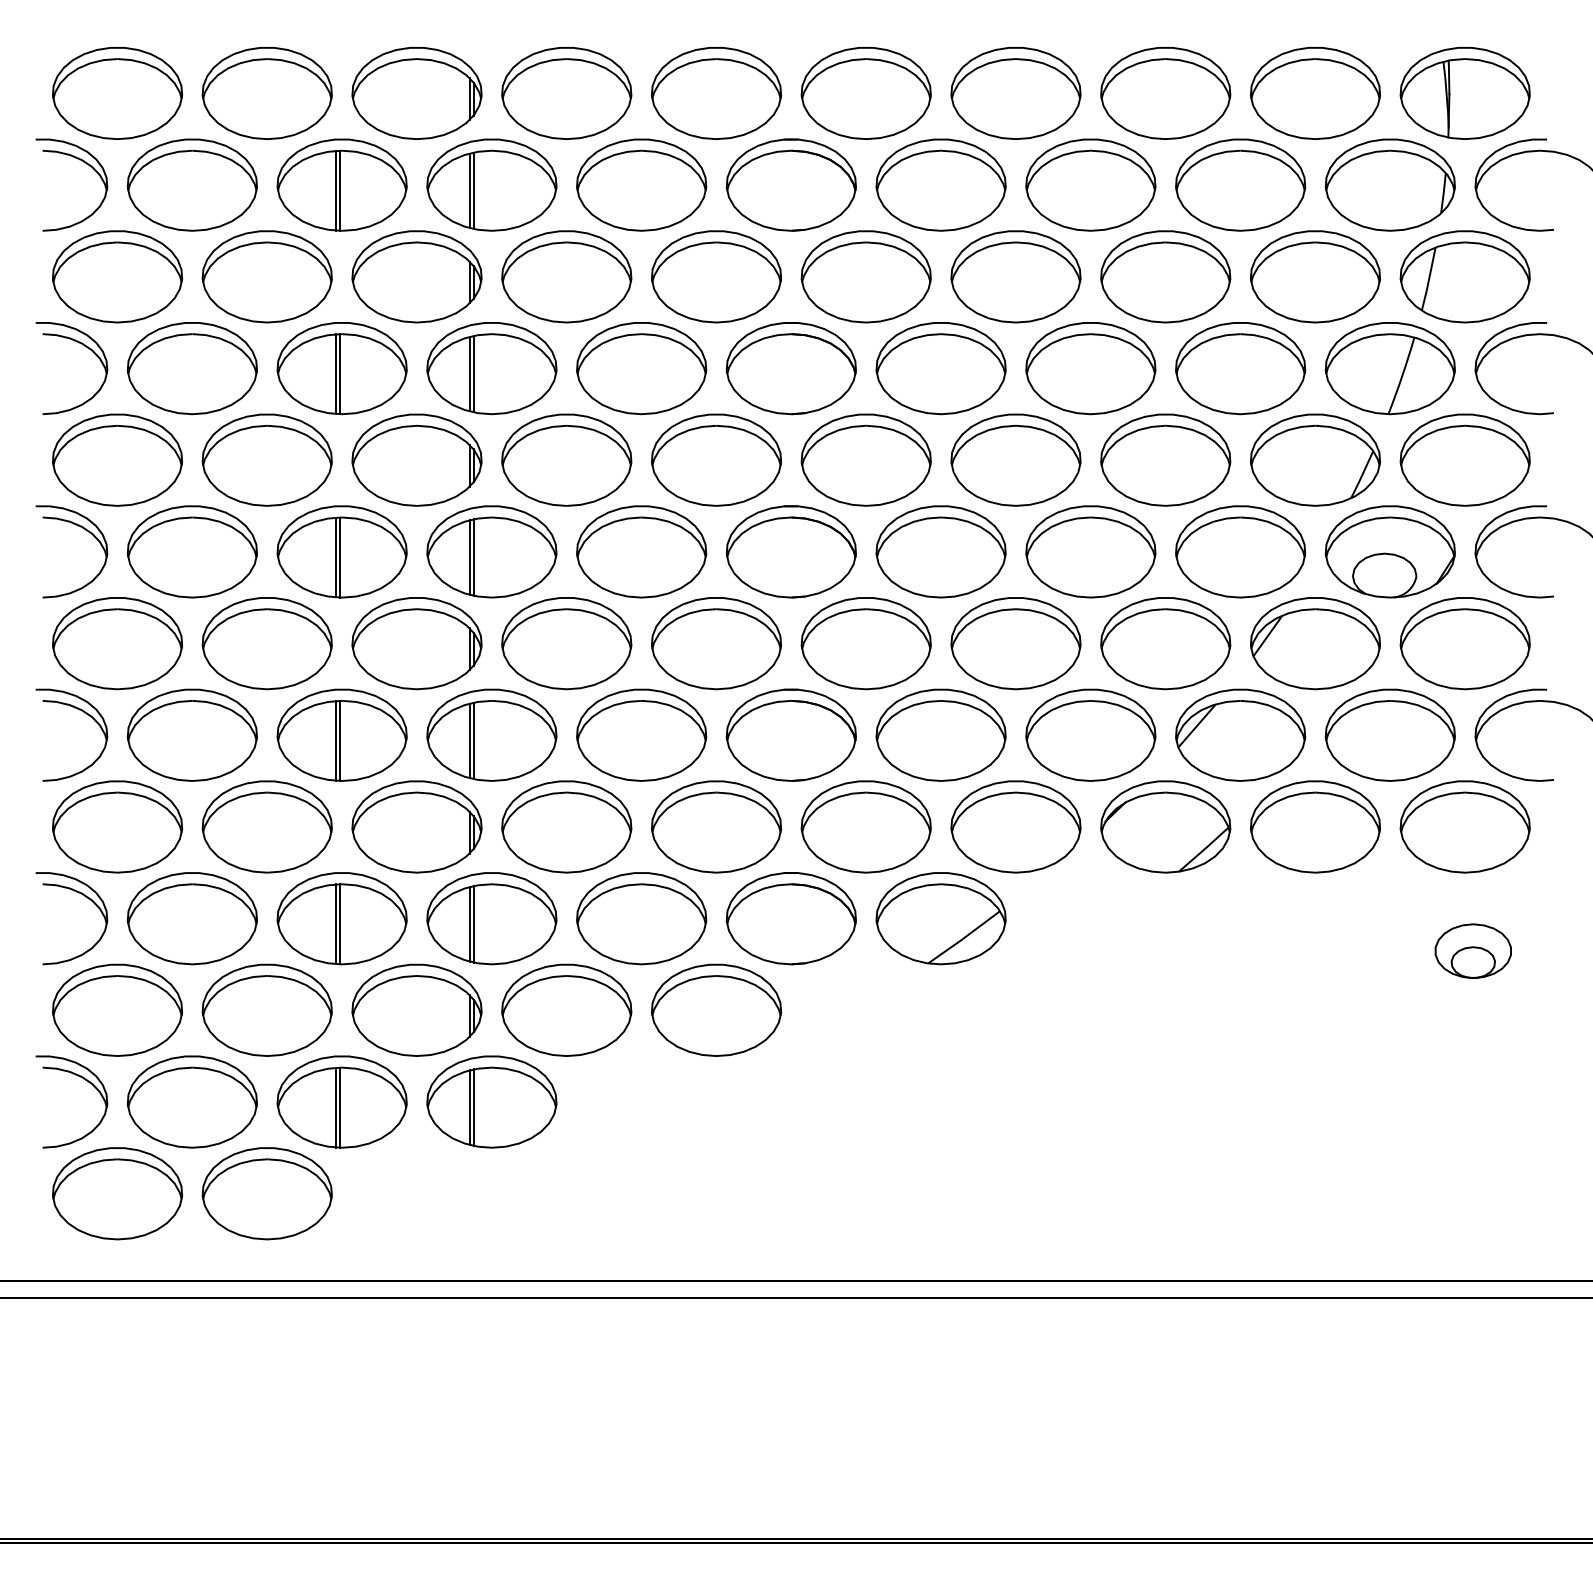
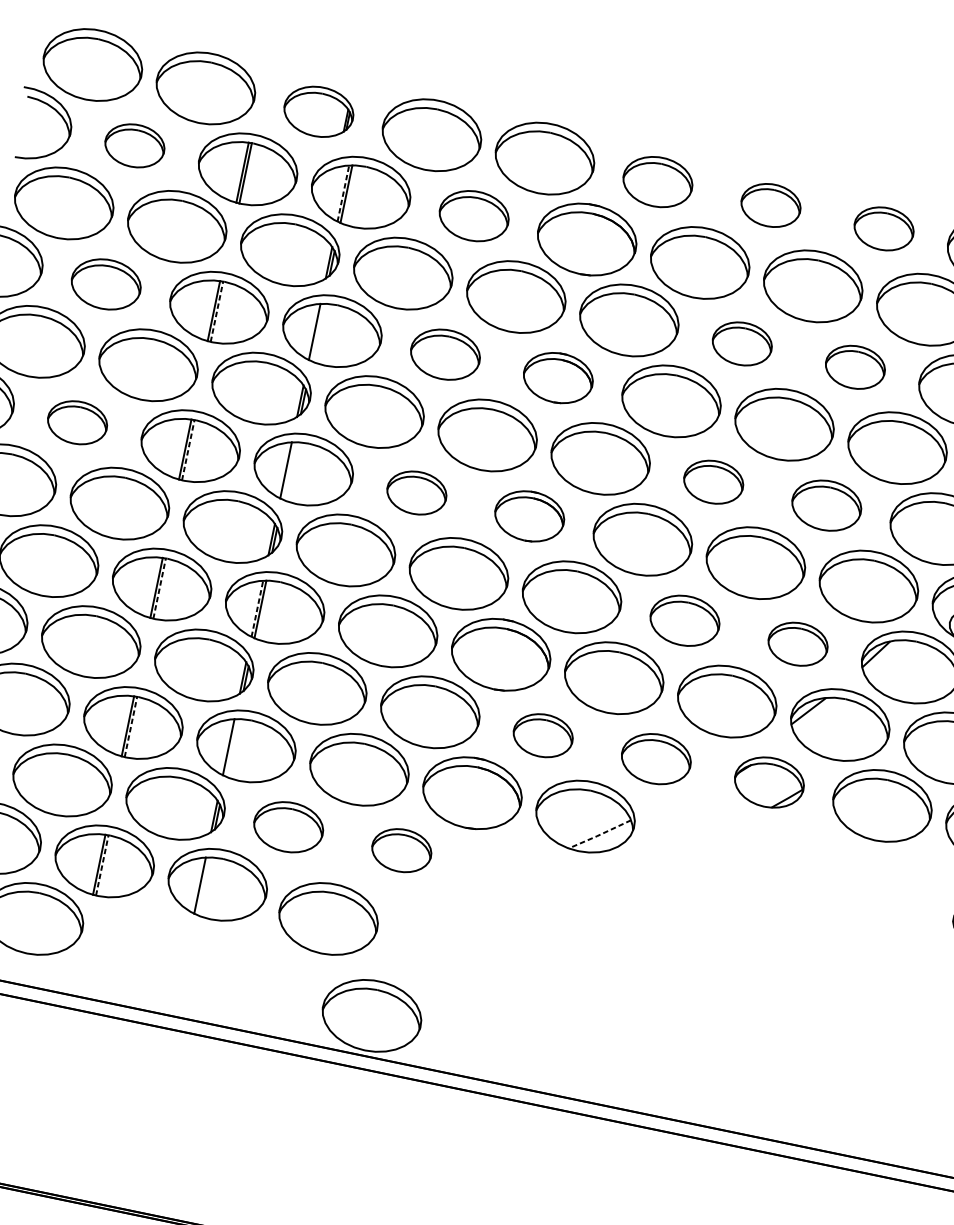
part: (416, 93) -> (318, 111), size x0.7
part: (865, 93) -> (657, 182), size x0.7
part: (1015, 93) -> (770, 205), size x0.6
part: (1165, 93) -> (883, 228), size x0.6
part: (191, 184) -> (134, 145), size x0.6
part: (641, 184) -> (474, 215), size x0.7
line: (469, 190) -> (343, 193), solid -> dashed
part: (1015, 276) -> (741, 343), size x0.6
part: (1165, 276) -> (855, 367), size x0.6
part: (191, 368) -> (105, 284), size x0.7
part: (641, 368) -> (445, 354), size x0.7
part: (790, 368) -> (557, 377), size x0.7
line: (340, 373) -> (217, 311), solid -> dashed
line: (473, 373) -> (317, 332), removed
part: (1015, 459) -> (713, 481), size x0.6
part: (1165, 459) -> (826, 505), size x0.7
part: (191, 551) -> (77, 422), size x0.6
part: (641, 551) -> (416, 492), size x0.6
part: (790, 551) -> (529, 516), size x0.7
line: (340, 557) -> (188, 450), solid -> dashed
line: (473, 557) -> (288, 470), removed
part: (1015, 643) -> (684, 620), size x0.7
part: (1165, 643) -> (797, 644), size x0.6
line: (340, 740) -> (159, 588), solid -> dashed
line: (469, 740) -> (257, 608), solid -> dashed
part: (865, 826) -> (542, 735), size x0.6
part: (1015, 826) -> (656, 758), size x0.7
part: (1165, 826) -> (769, 782), size x0.7
line: (340, 923) -> (131, 726), solid -> dashed
line: (473, 924) -> (231, 747), removed
line: (963, 938) -> (599, 835), solid -> dashed
part: (566, 1009) -> (288, 826), size x0.7
part: (716, 1009) -> (401, 850), size x0.6
line: (340, 1107) -> (102, 865), solid -> dashed
line: (473, 1107) -> (203, 886), removed
part: (641, 1115) -> (328, 918), added
part: (721, 1227) -> (371, 1015), added

